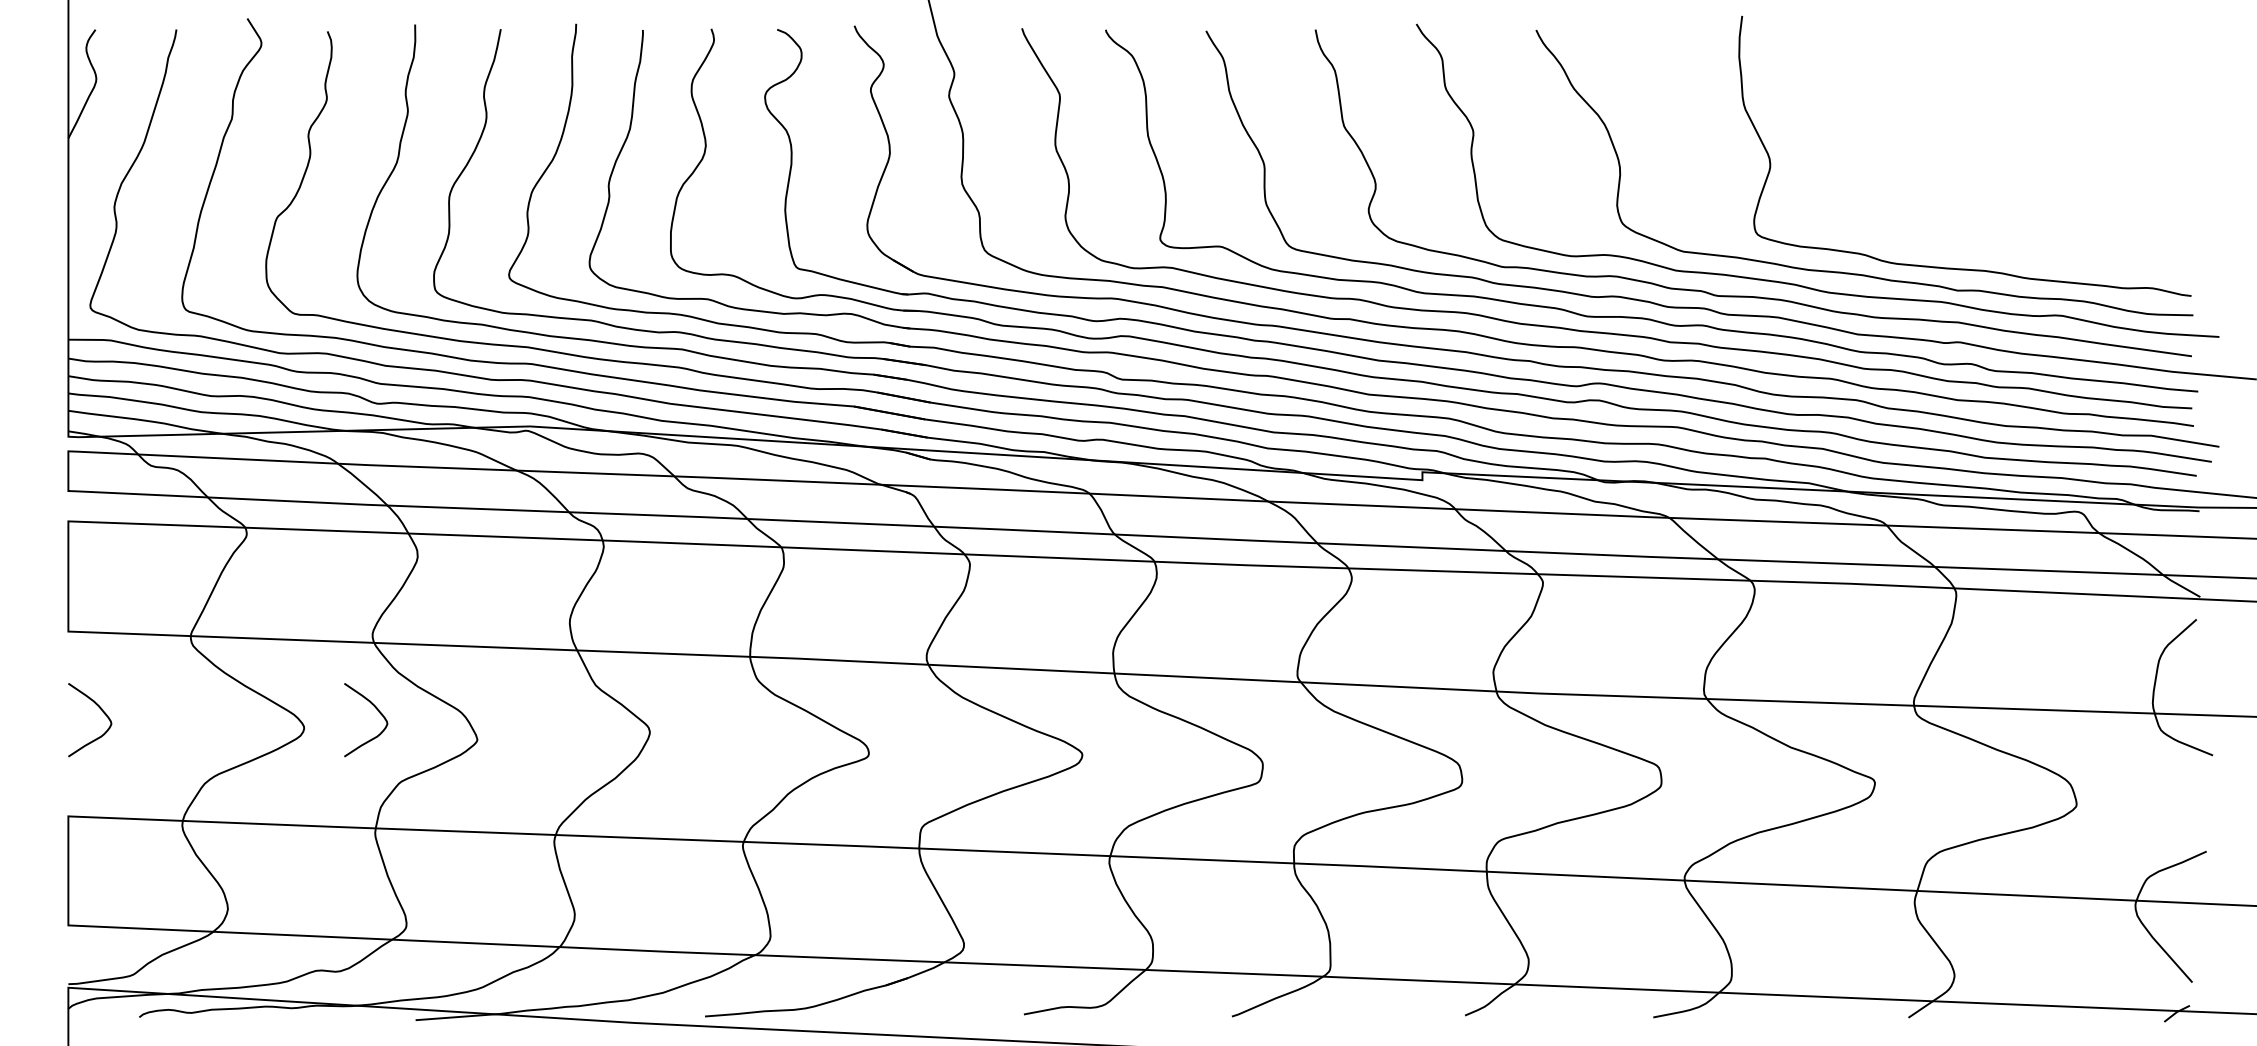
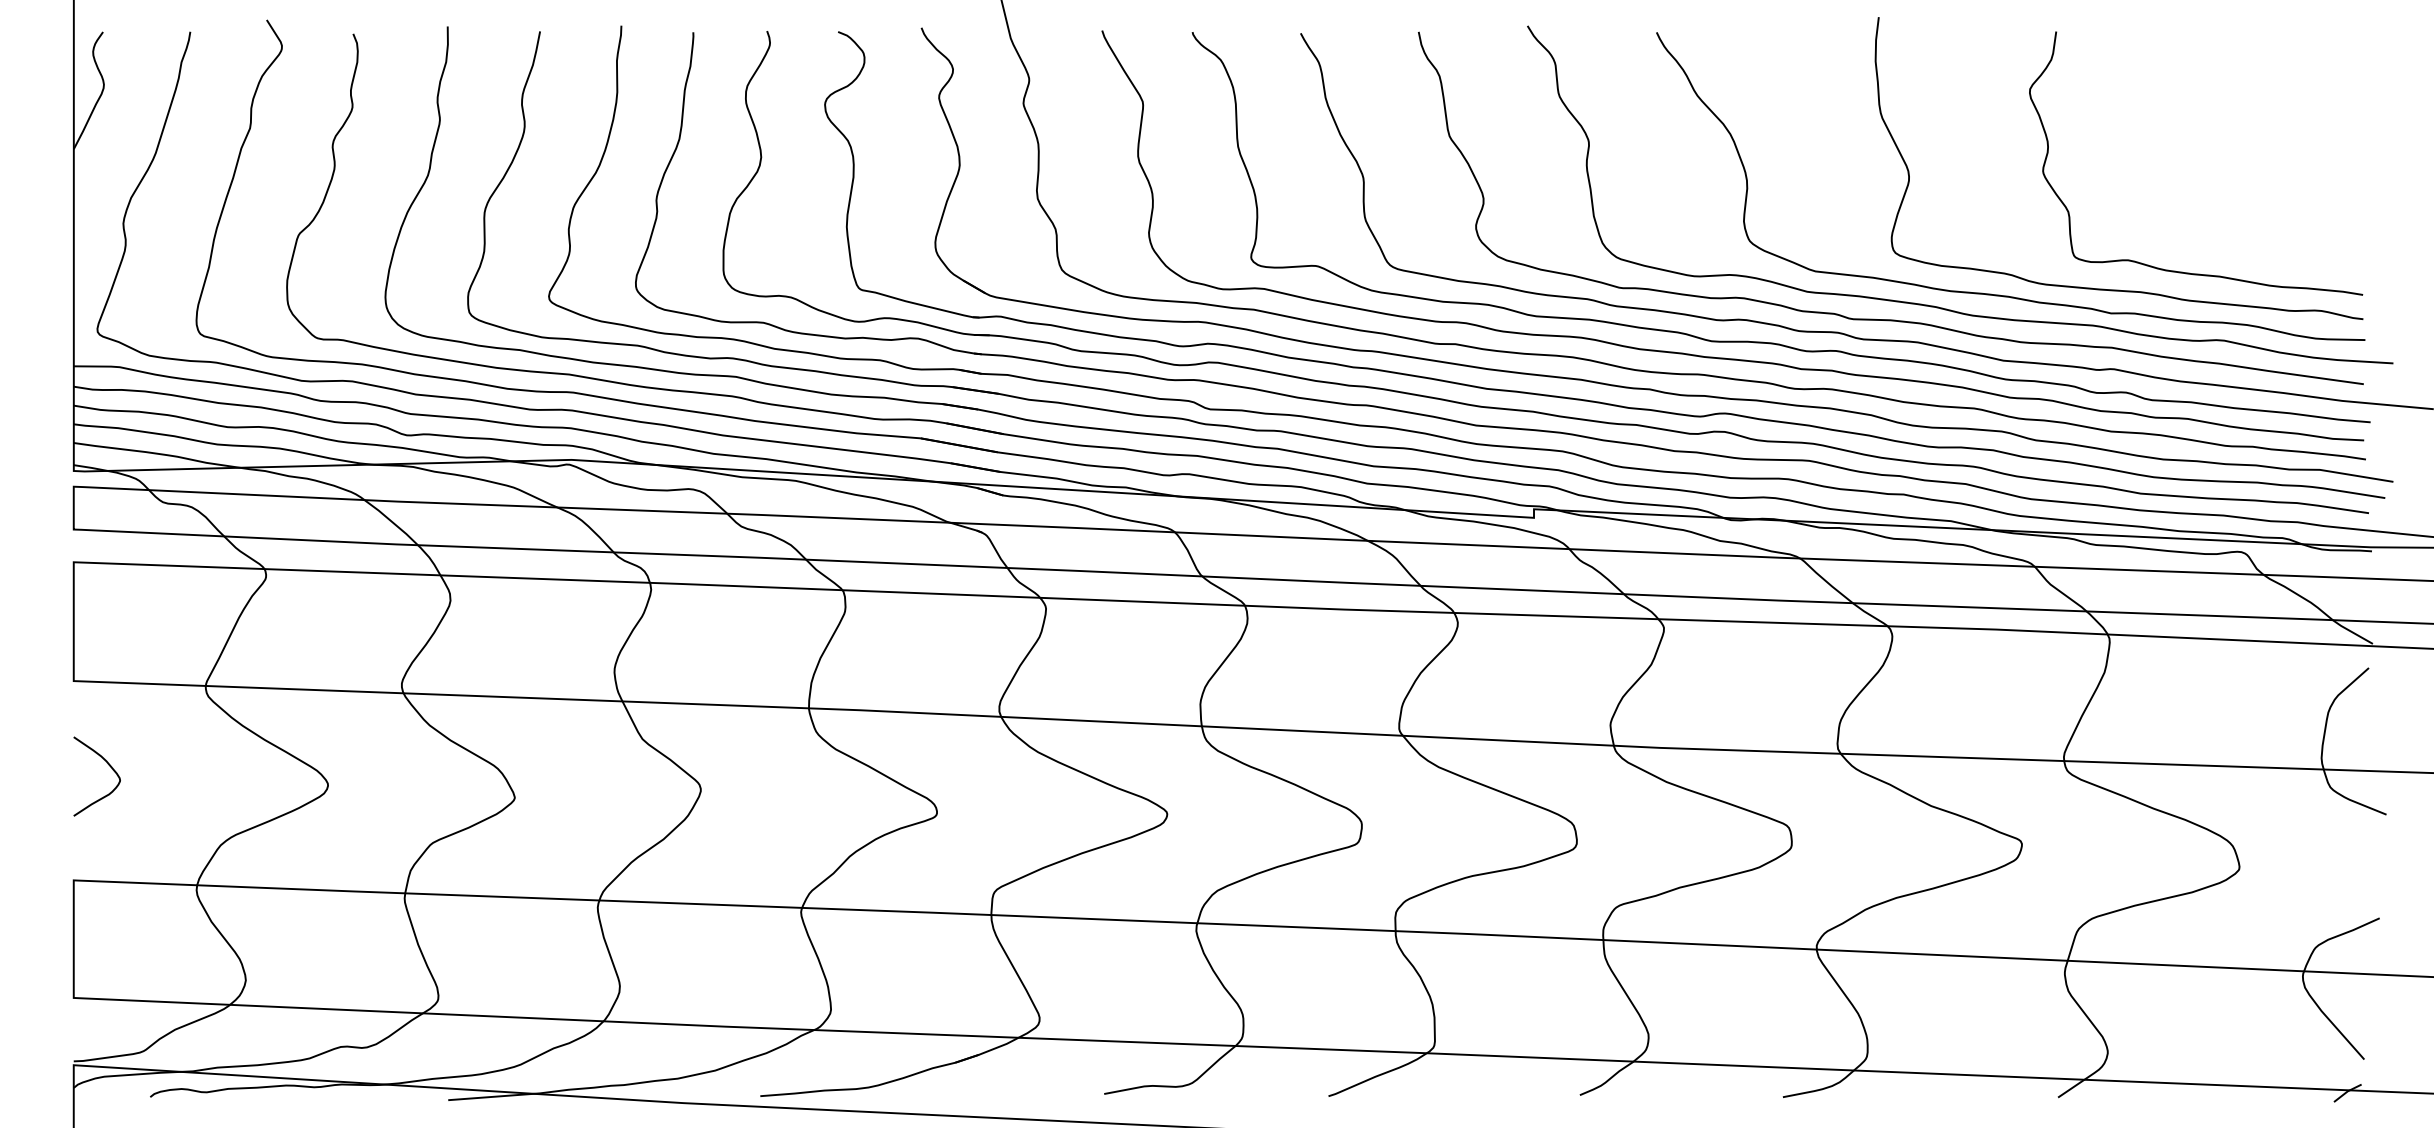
curve: (2022, 251) -> (2181, 271), added
curve: (378, 712) -> (408, 768), removed

